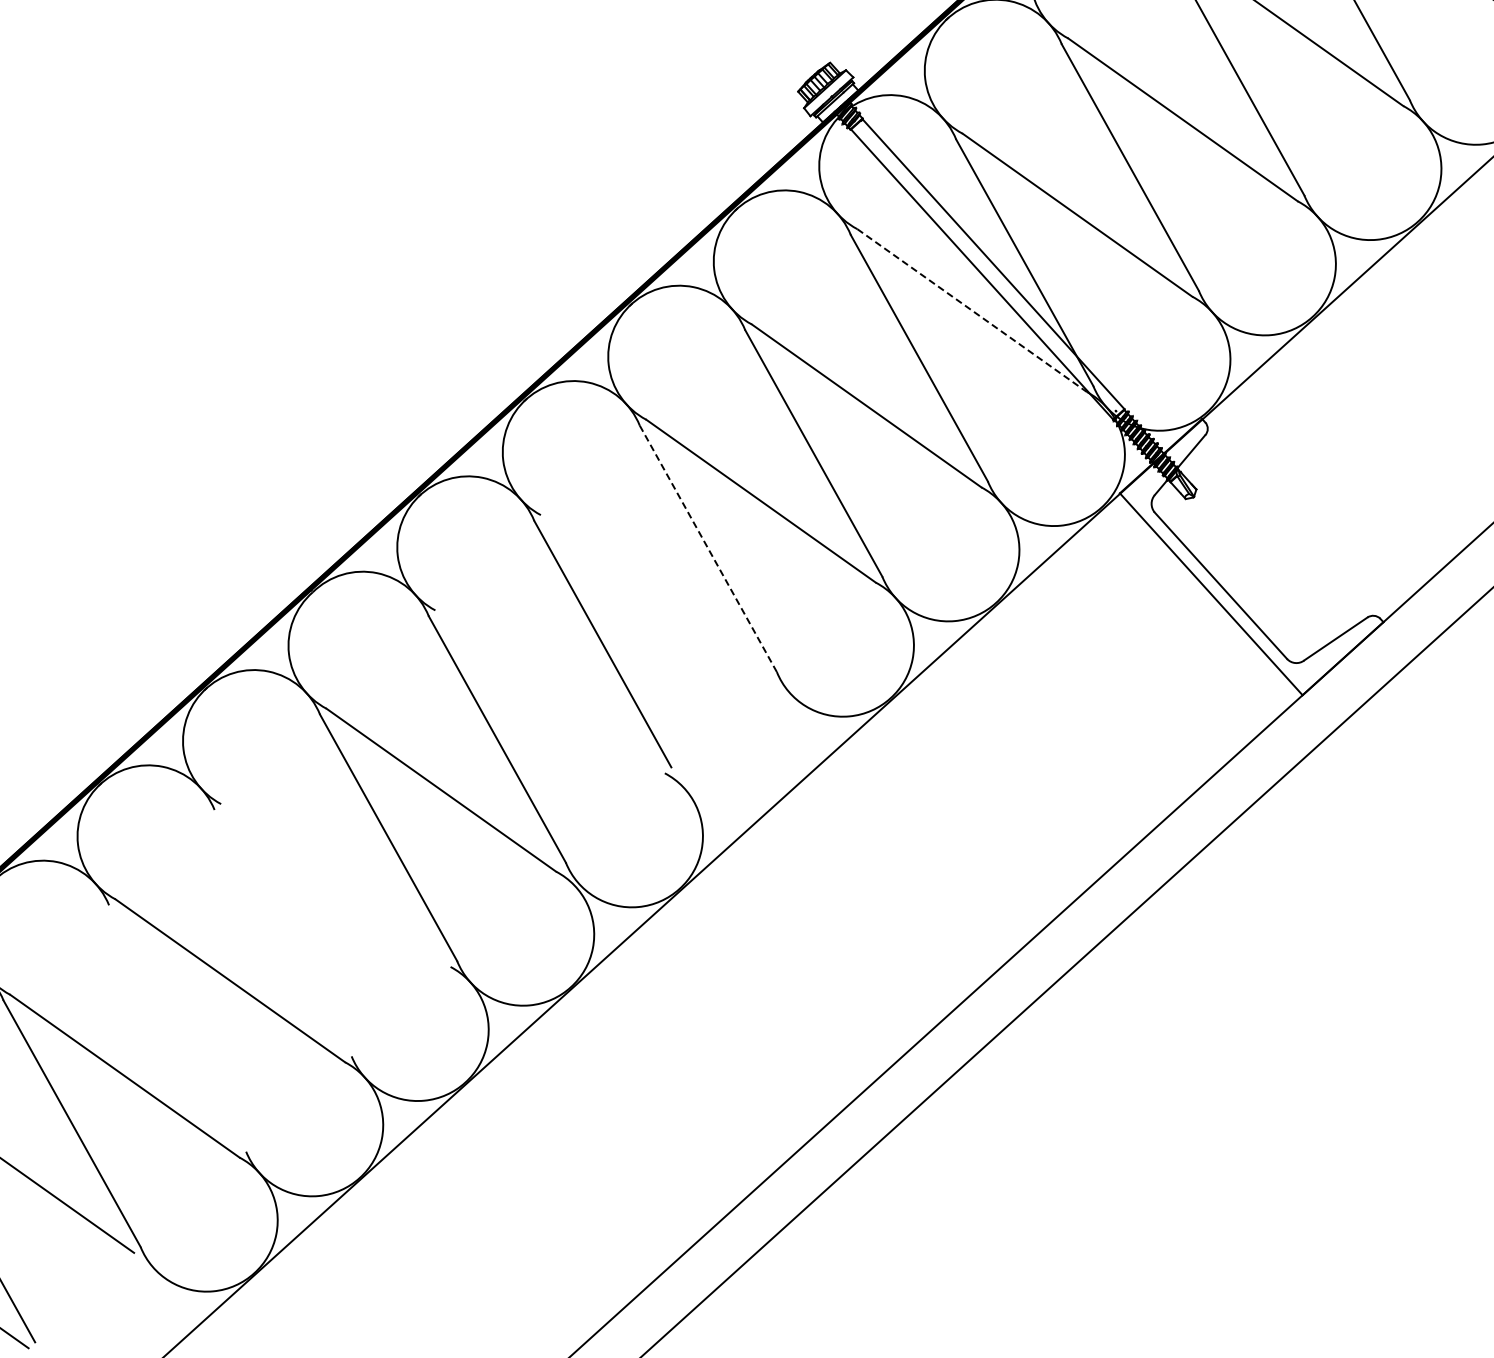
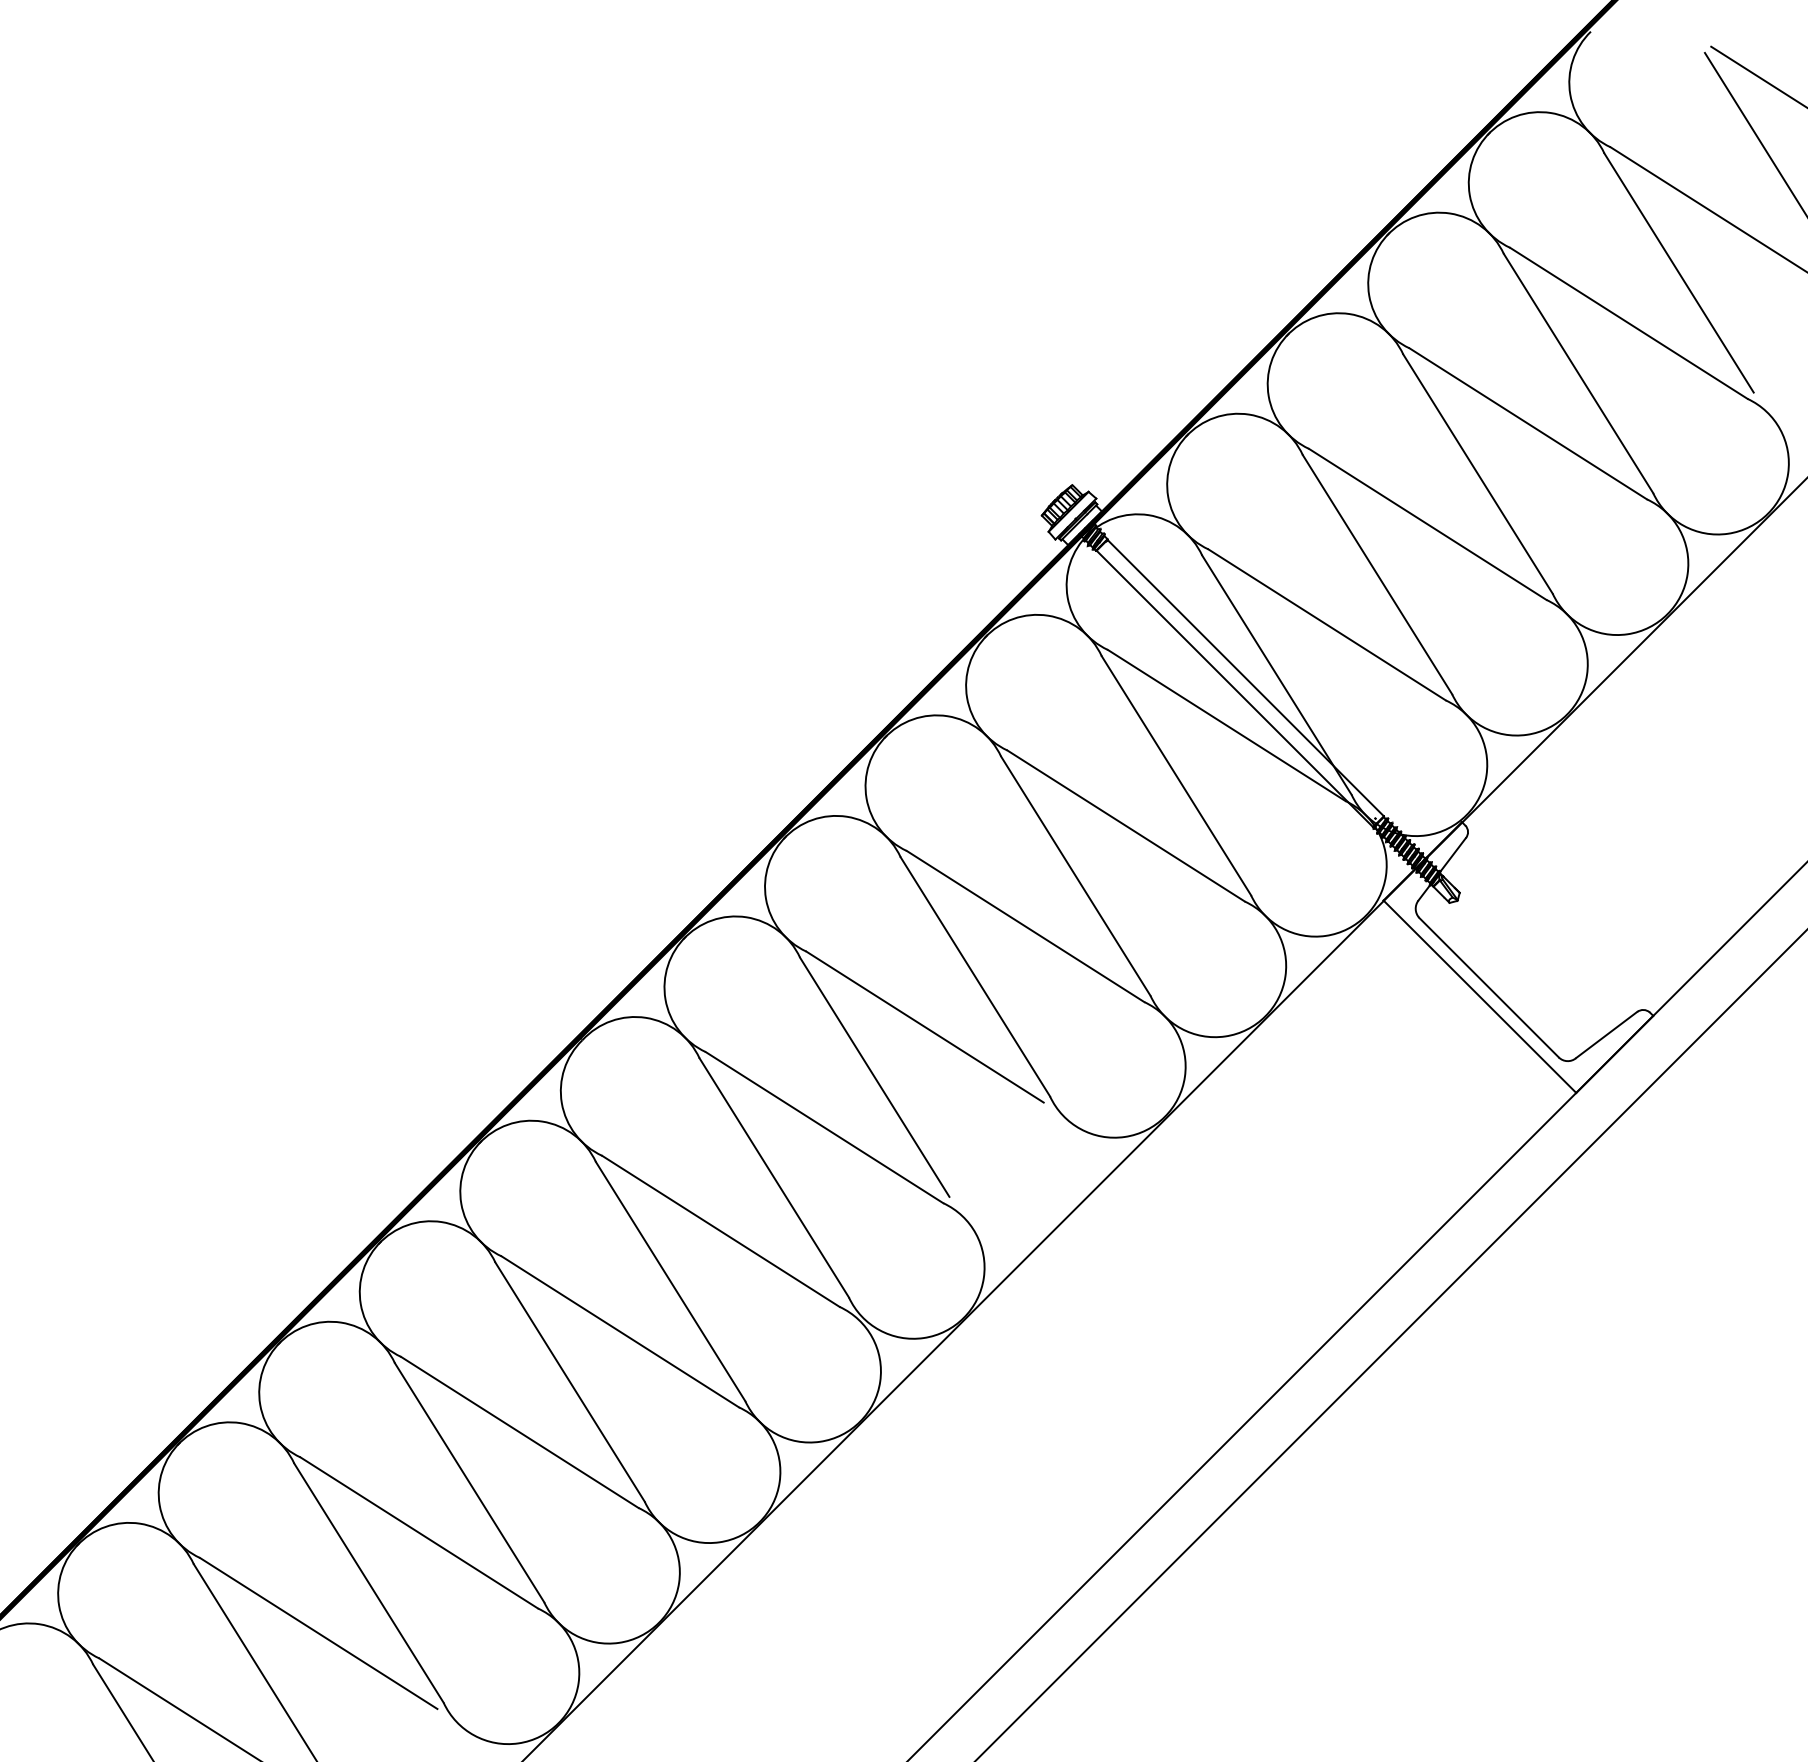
line: (971, 310) -> (1226, 725), dashed -> solid
line: (708, 548) -> (975, 976), dashed -> solid
line: (655, 595) -> (924, 1026), added
line: (550, 691) -> (824, 1127), added
line: (336, 885) -> (620, 1331), added
line: (282, 932) -> (569, 1381), added
line: (177, 1028) -> (469, 1482), added

